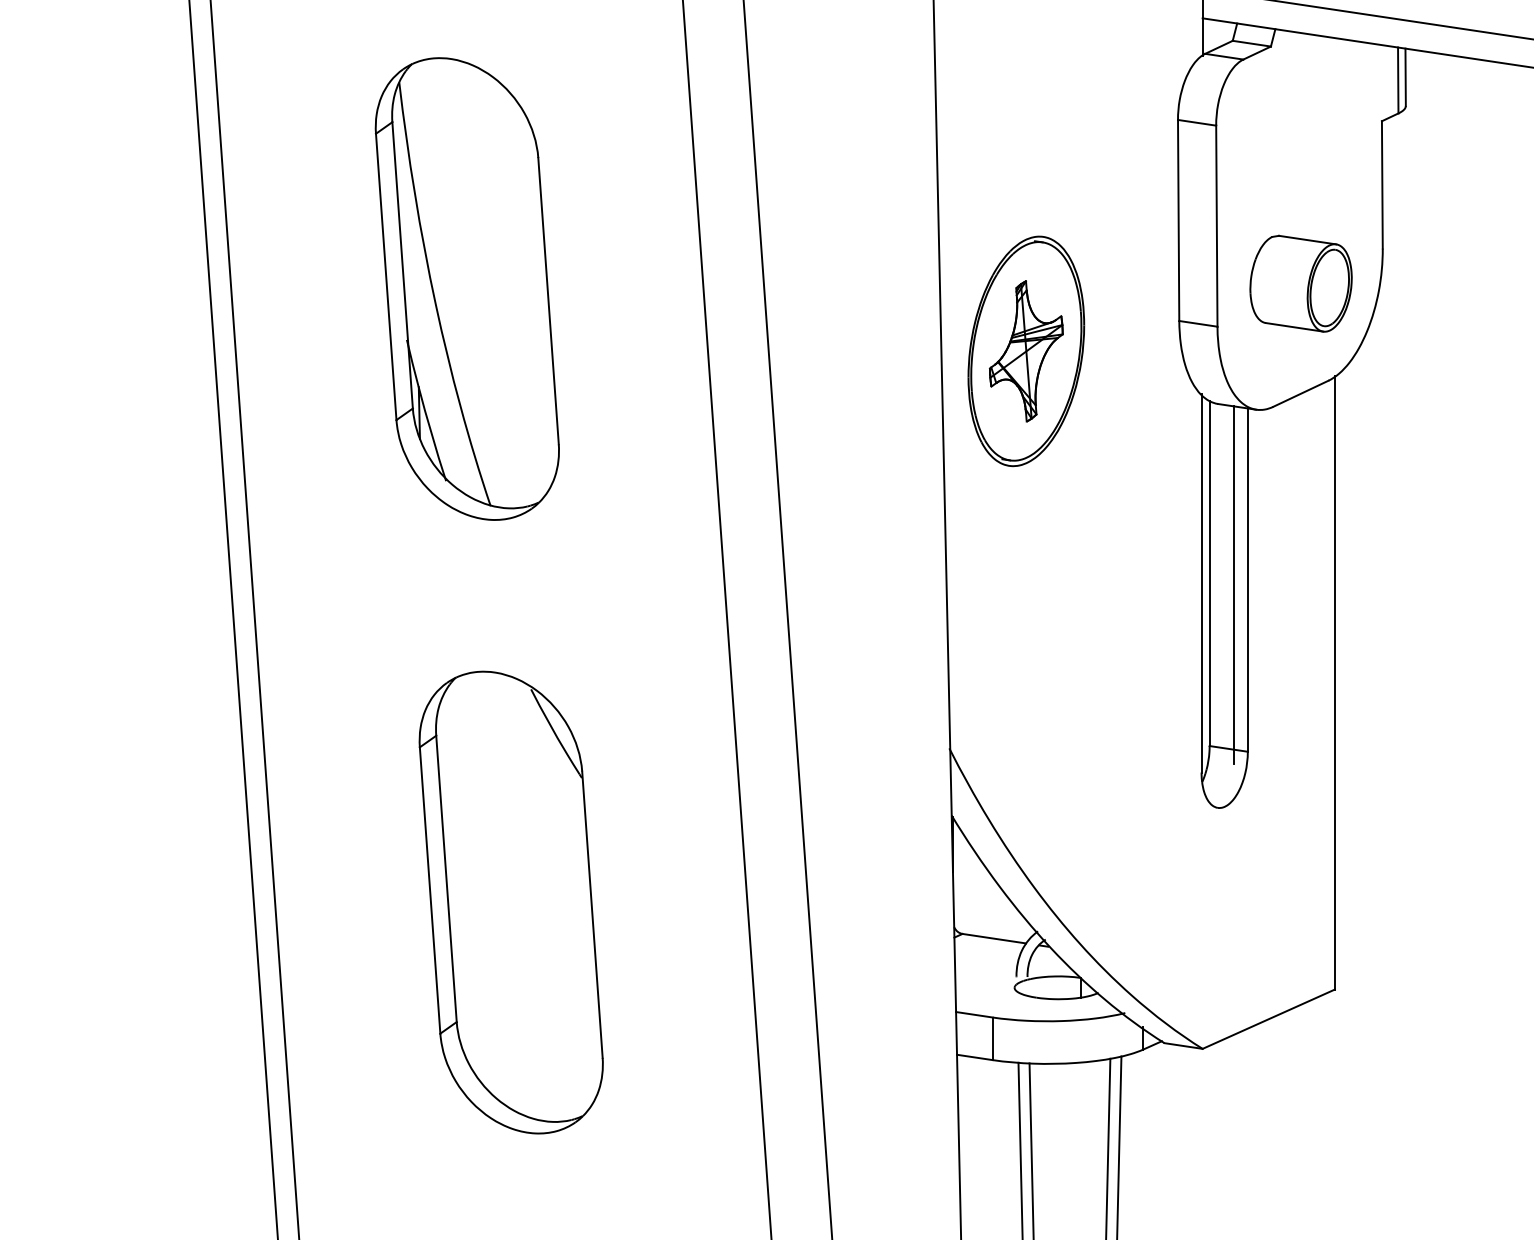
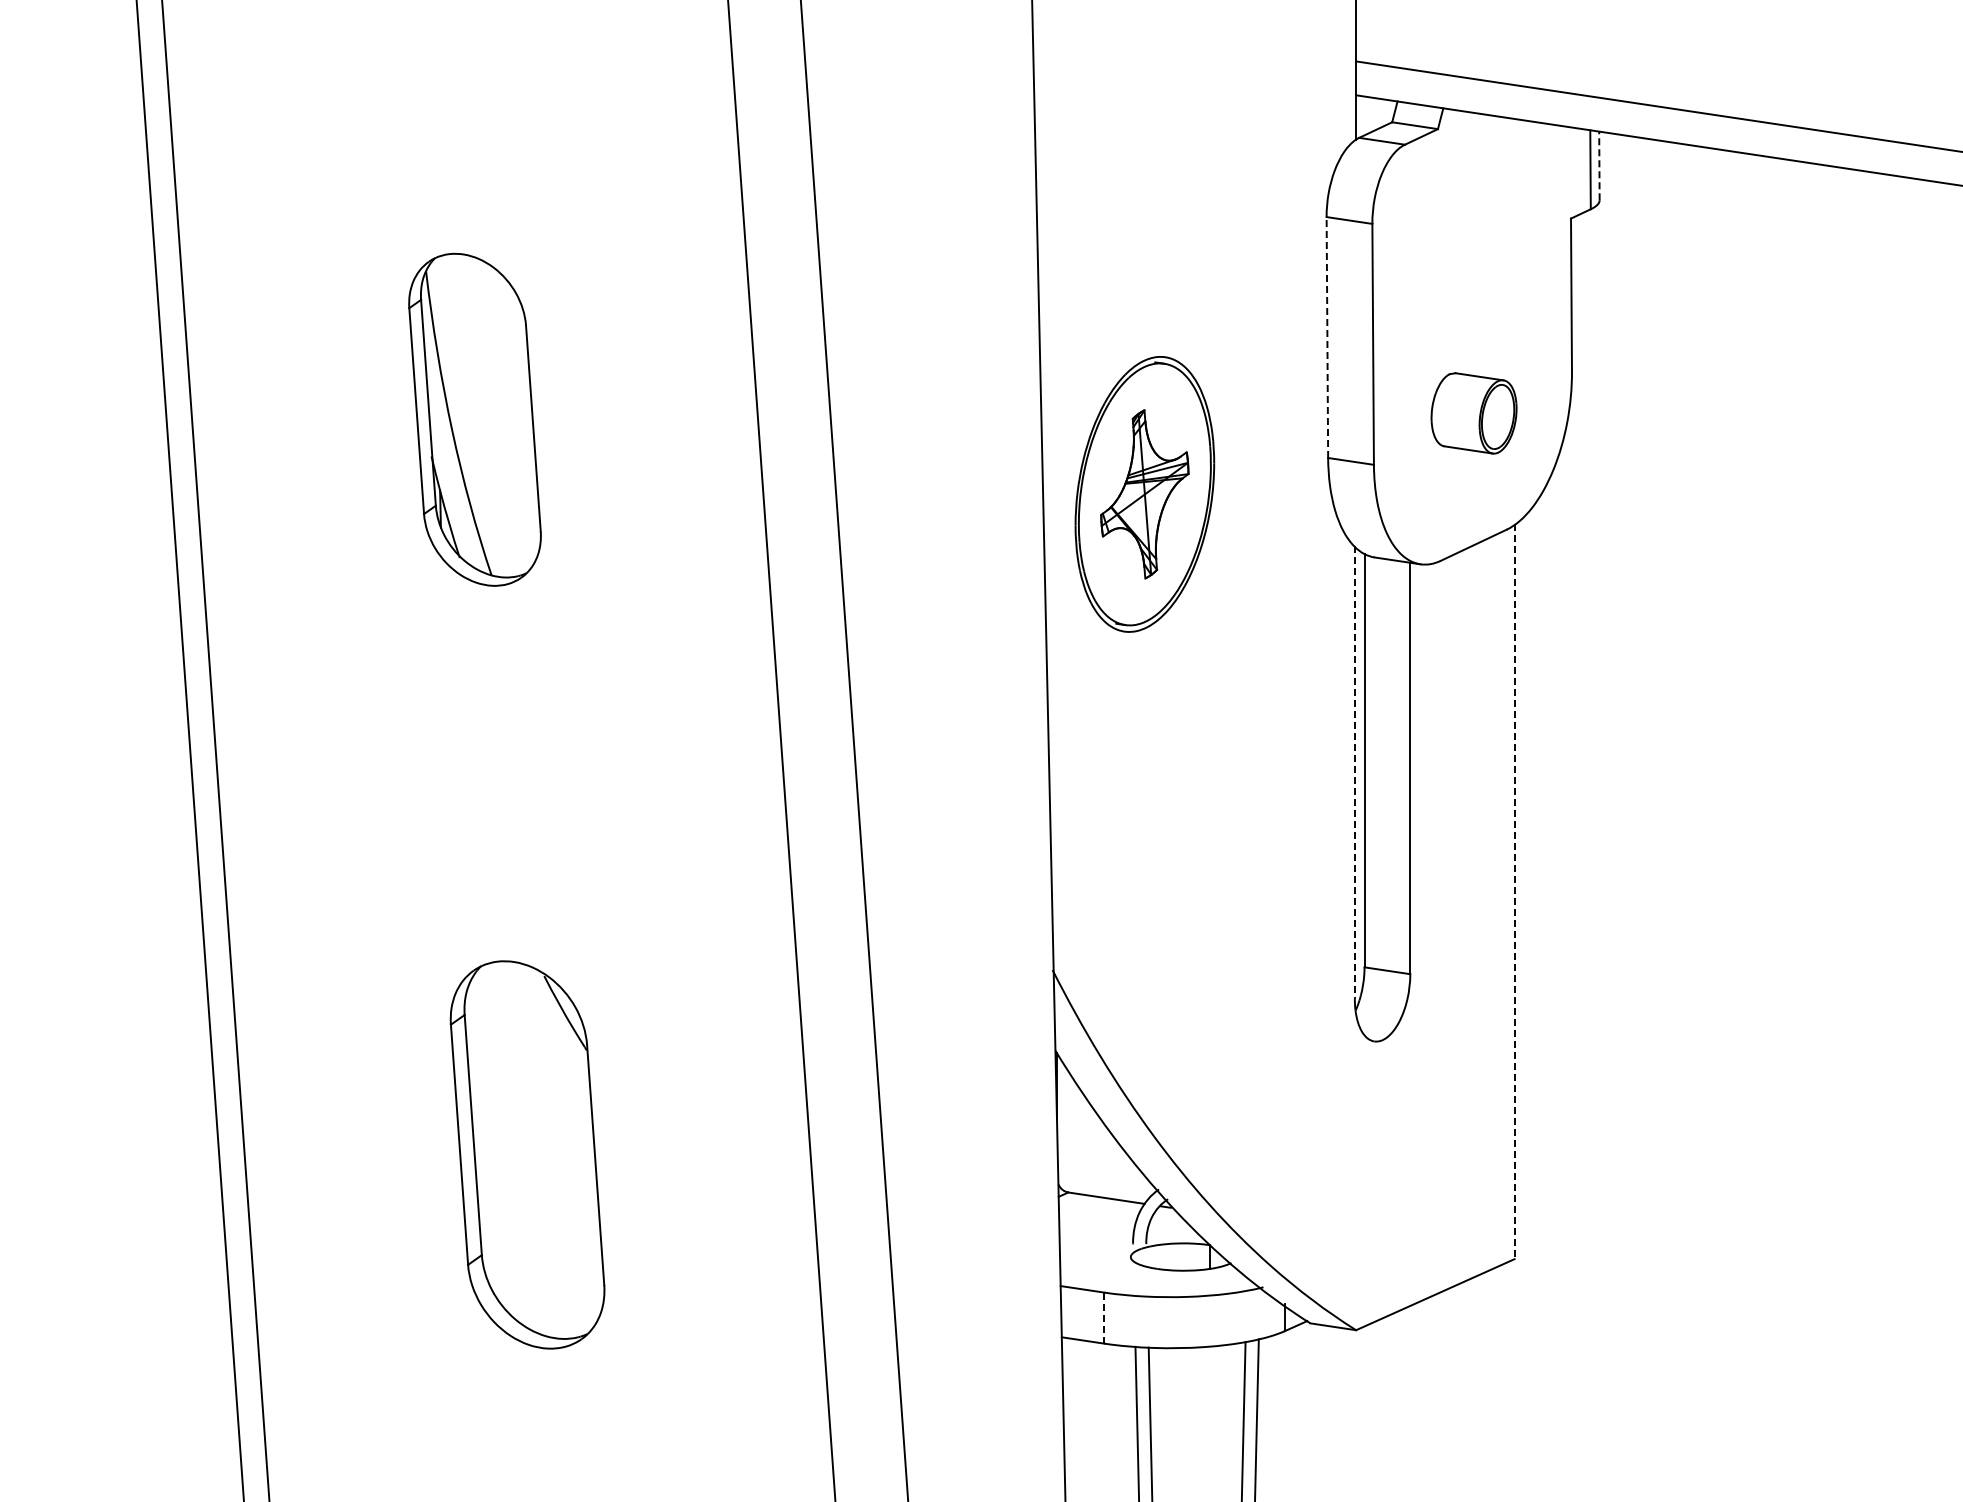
line: (1405, 76) -> (1599, 165), solid -> dashed
line: (1178, 220) -> (1327, 337), solid -> dashed
part: (1300, 283) -> (1473, 413), size x0.7
part: (466, 288) -> (474, 419), size x0.6
line: (1201, 583) -> (1354, 772), solid -> dashed
line: (1234, 585) -> (1394, 774), removed
line: (1334, 682) -> (1514, 891), solid -> dashed
part: (511, 902) -> (527, 1154), size x0.7
line: (992, 1039) -> (1104, 1318), solid -> dashed

